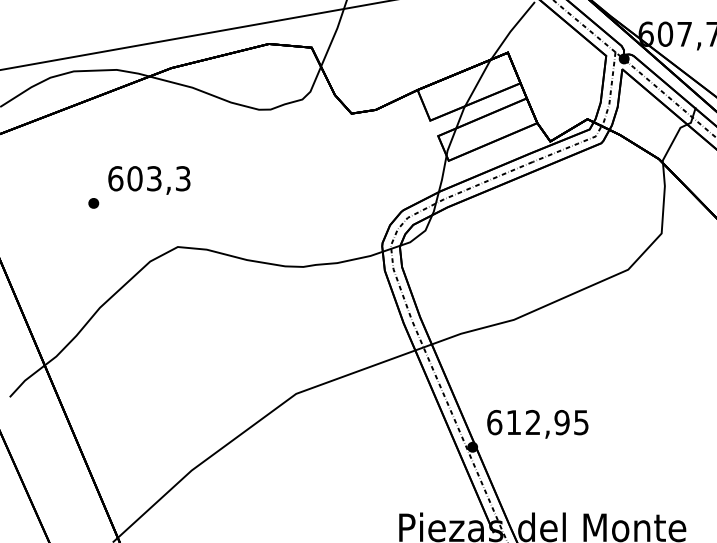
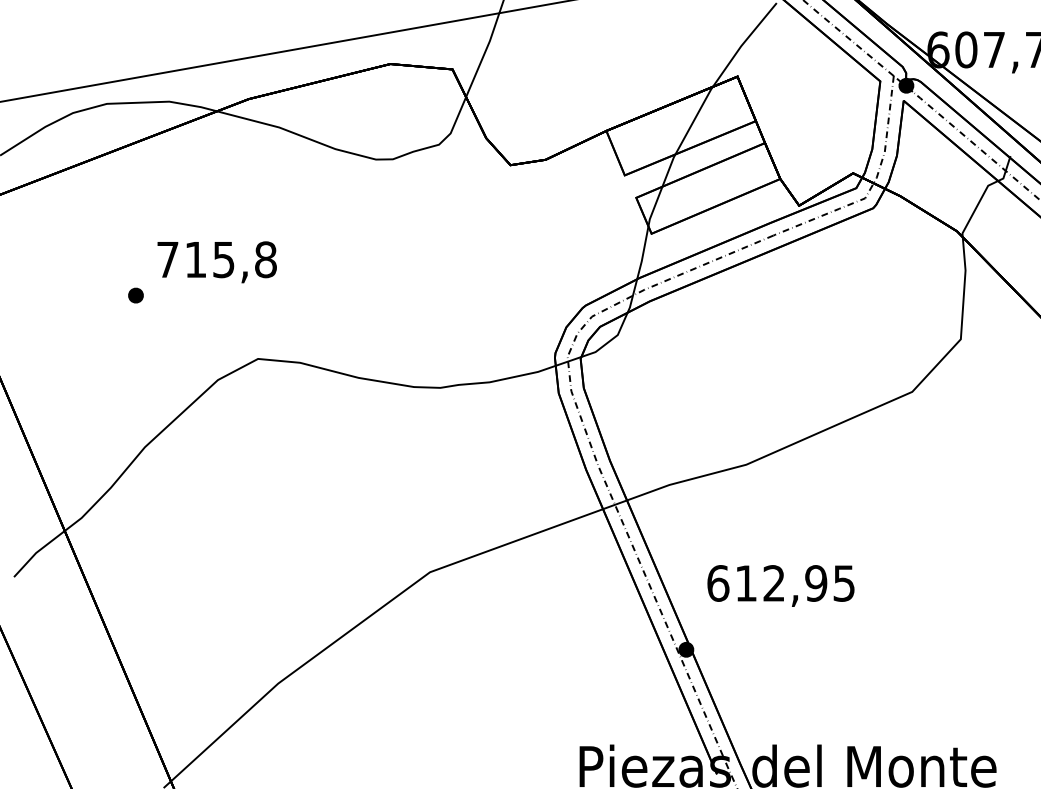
text: (149, 178) -> (216, 259), 603,3 -> 715,8
text: (537, 424) -> (780, 586), moved

